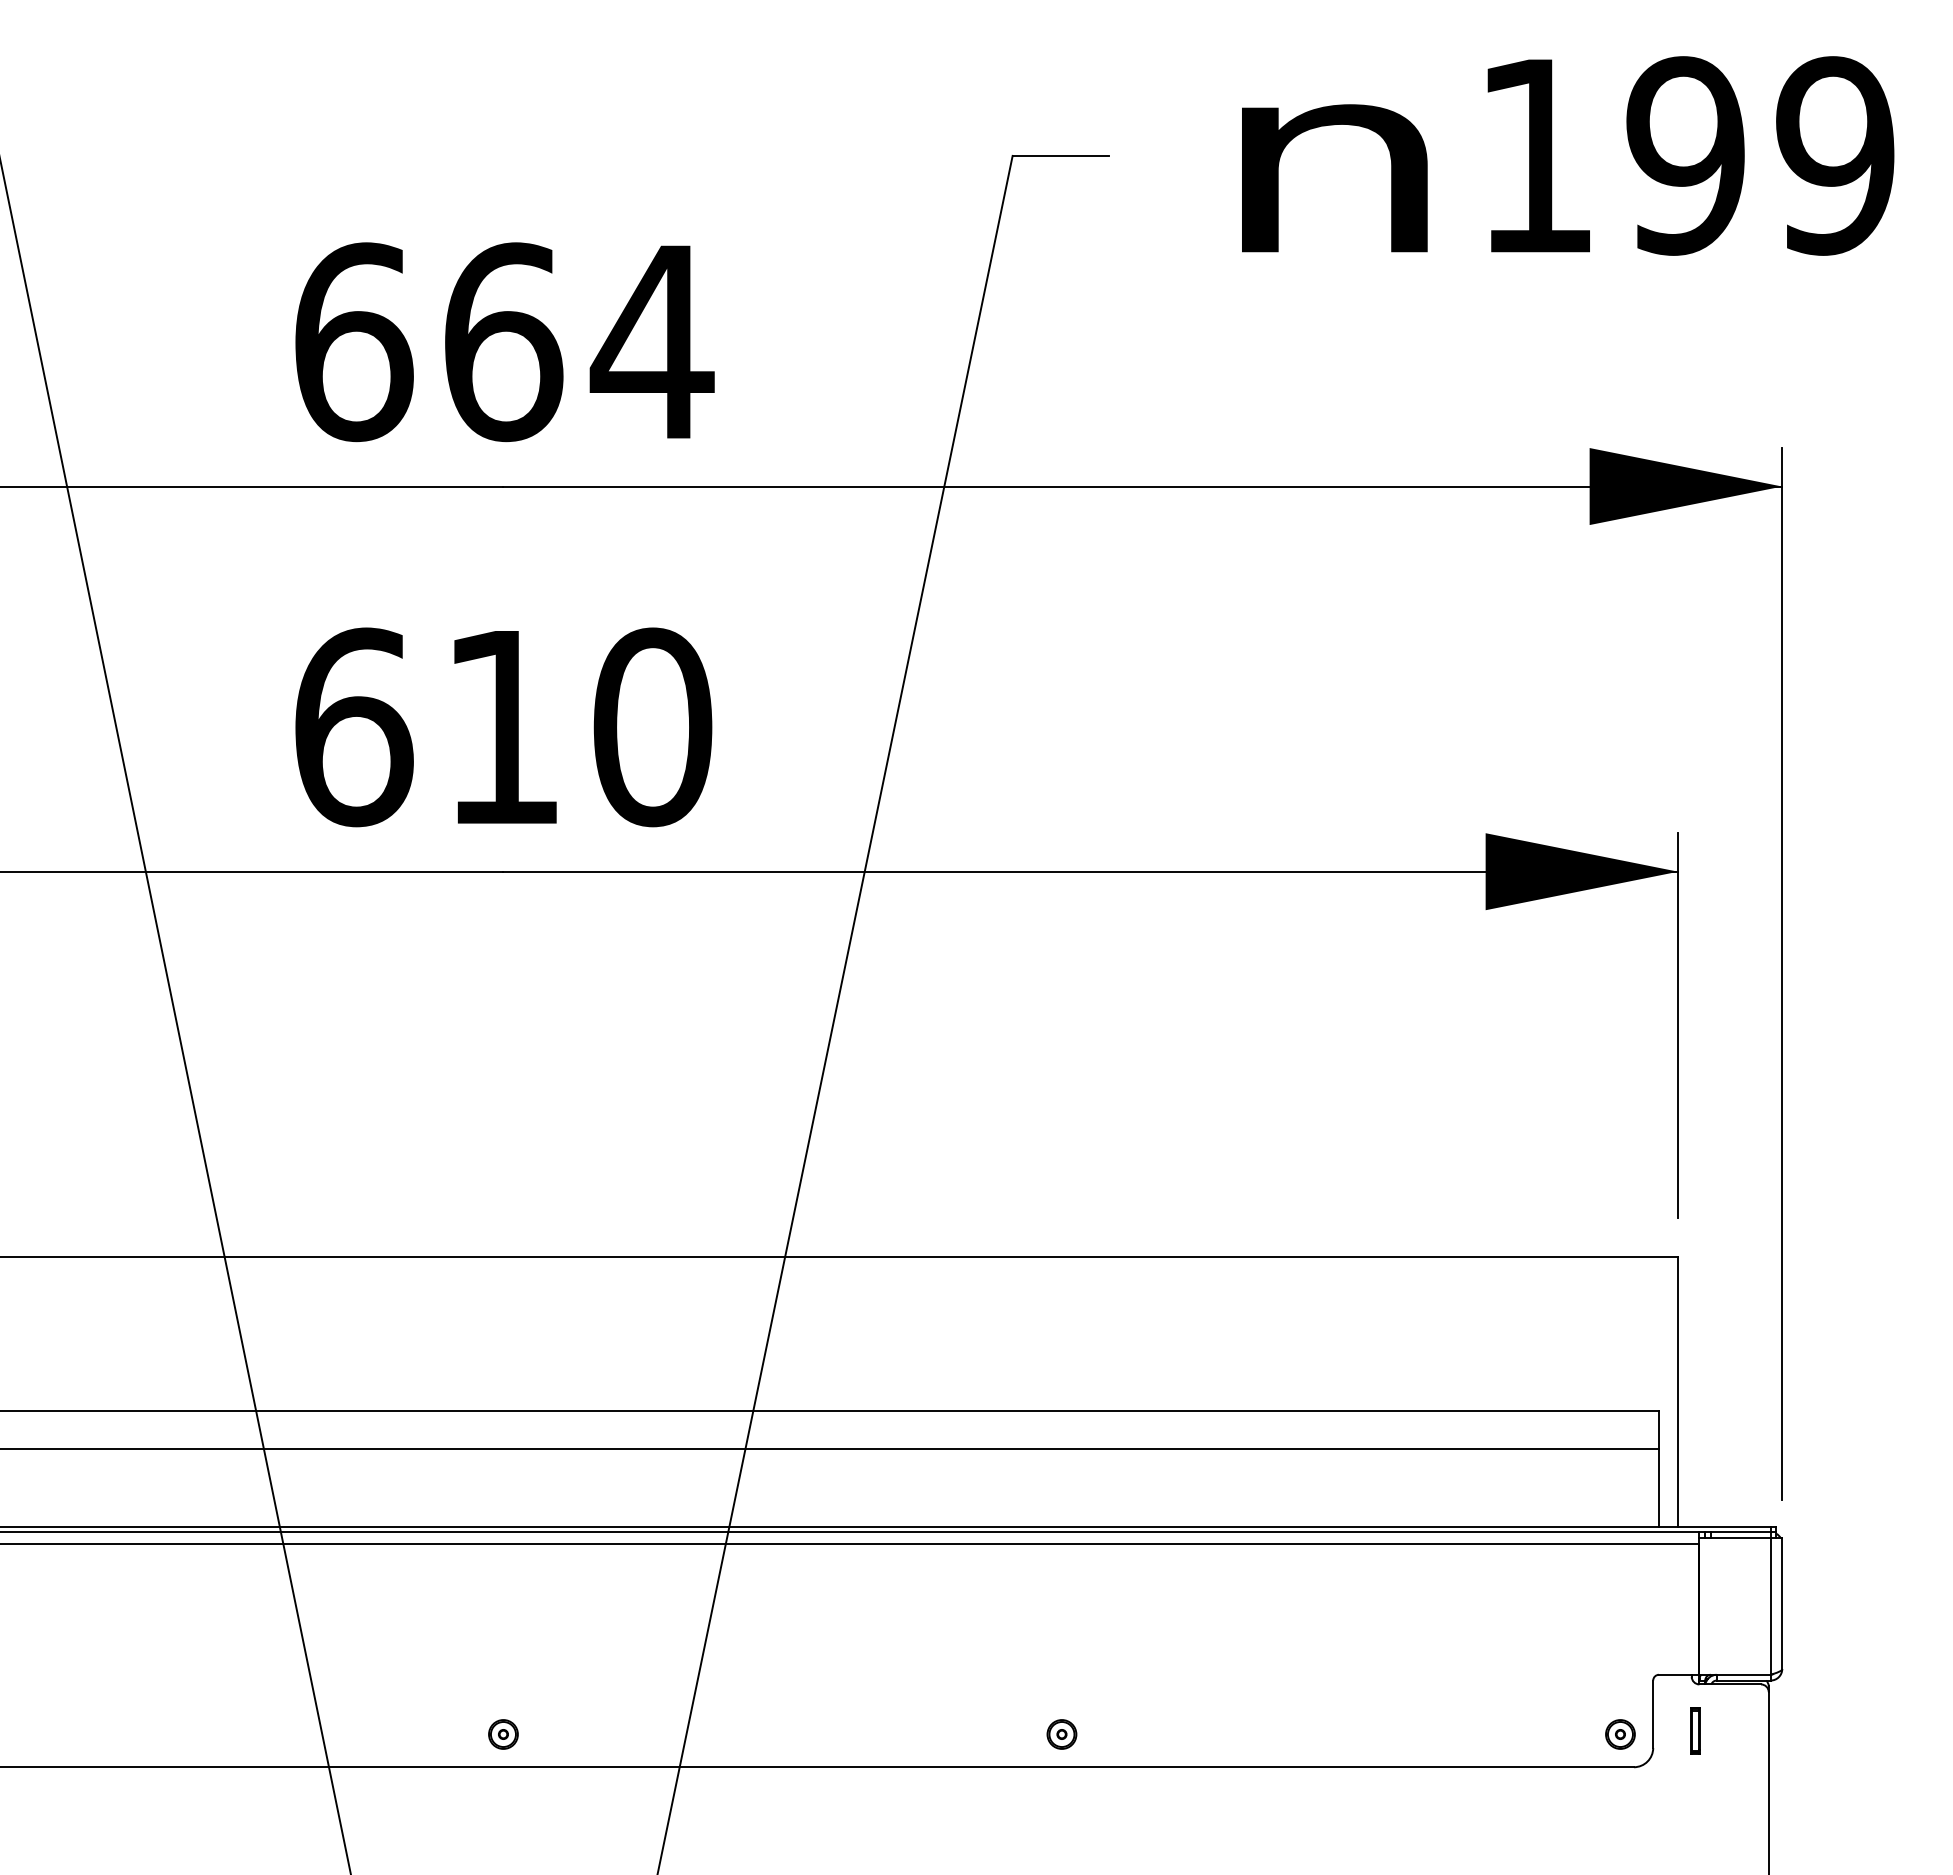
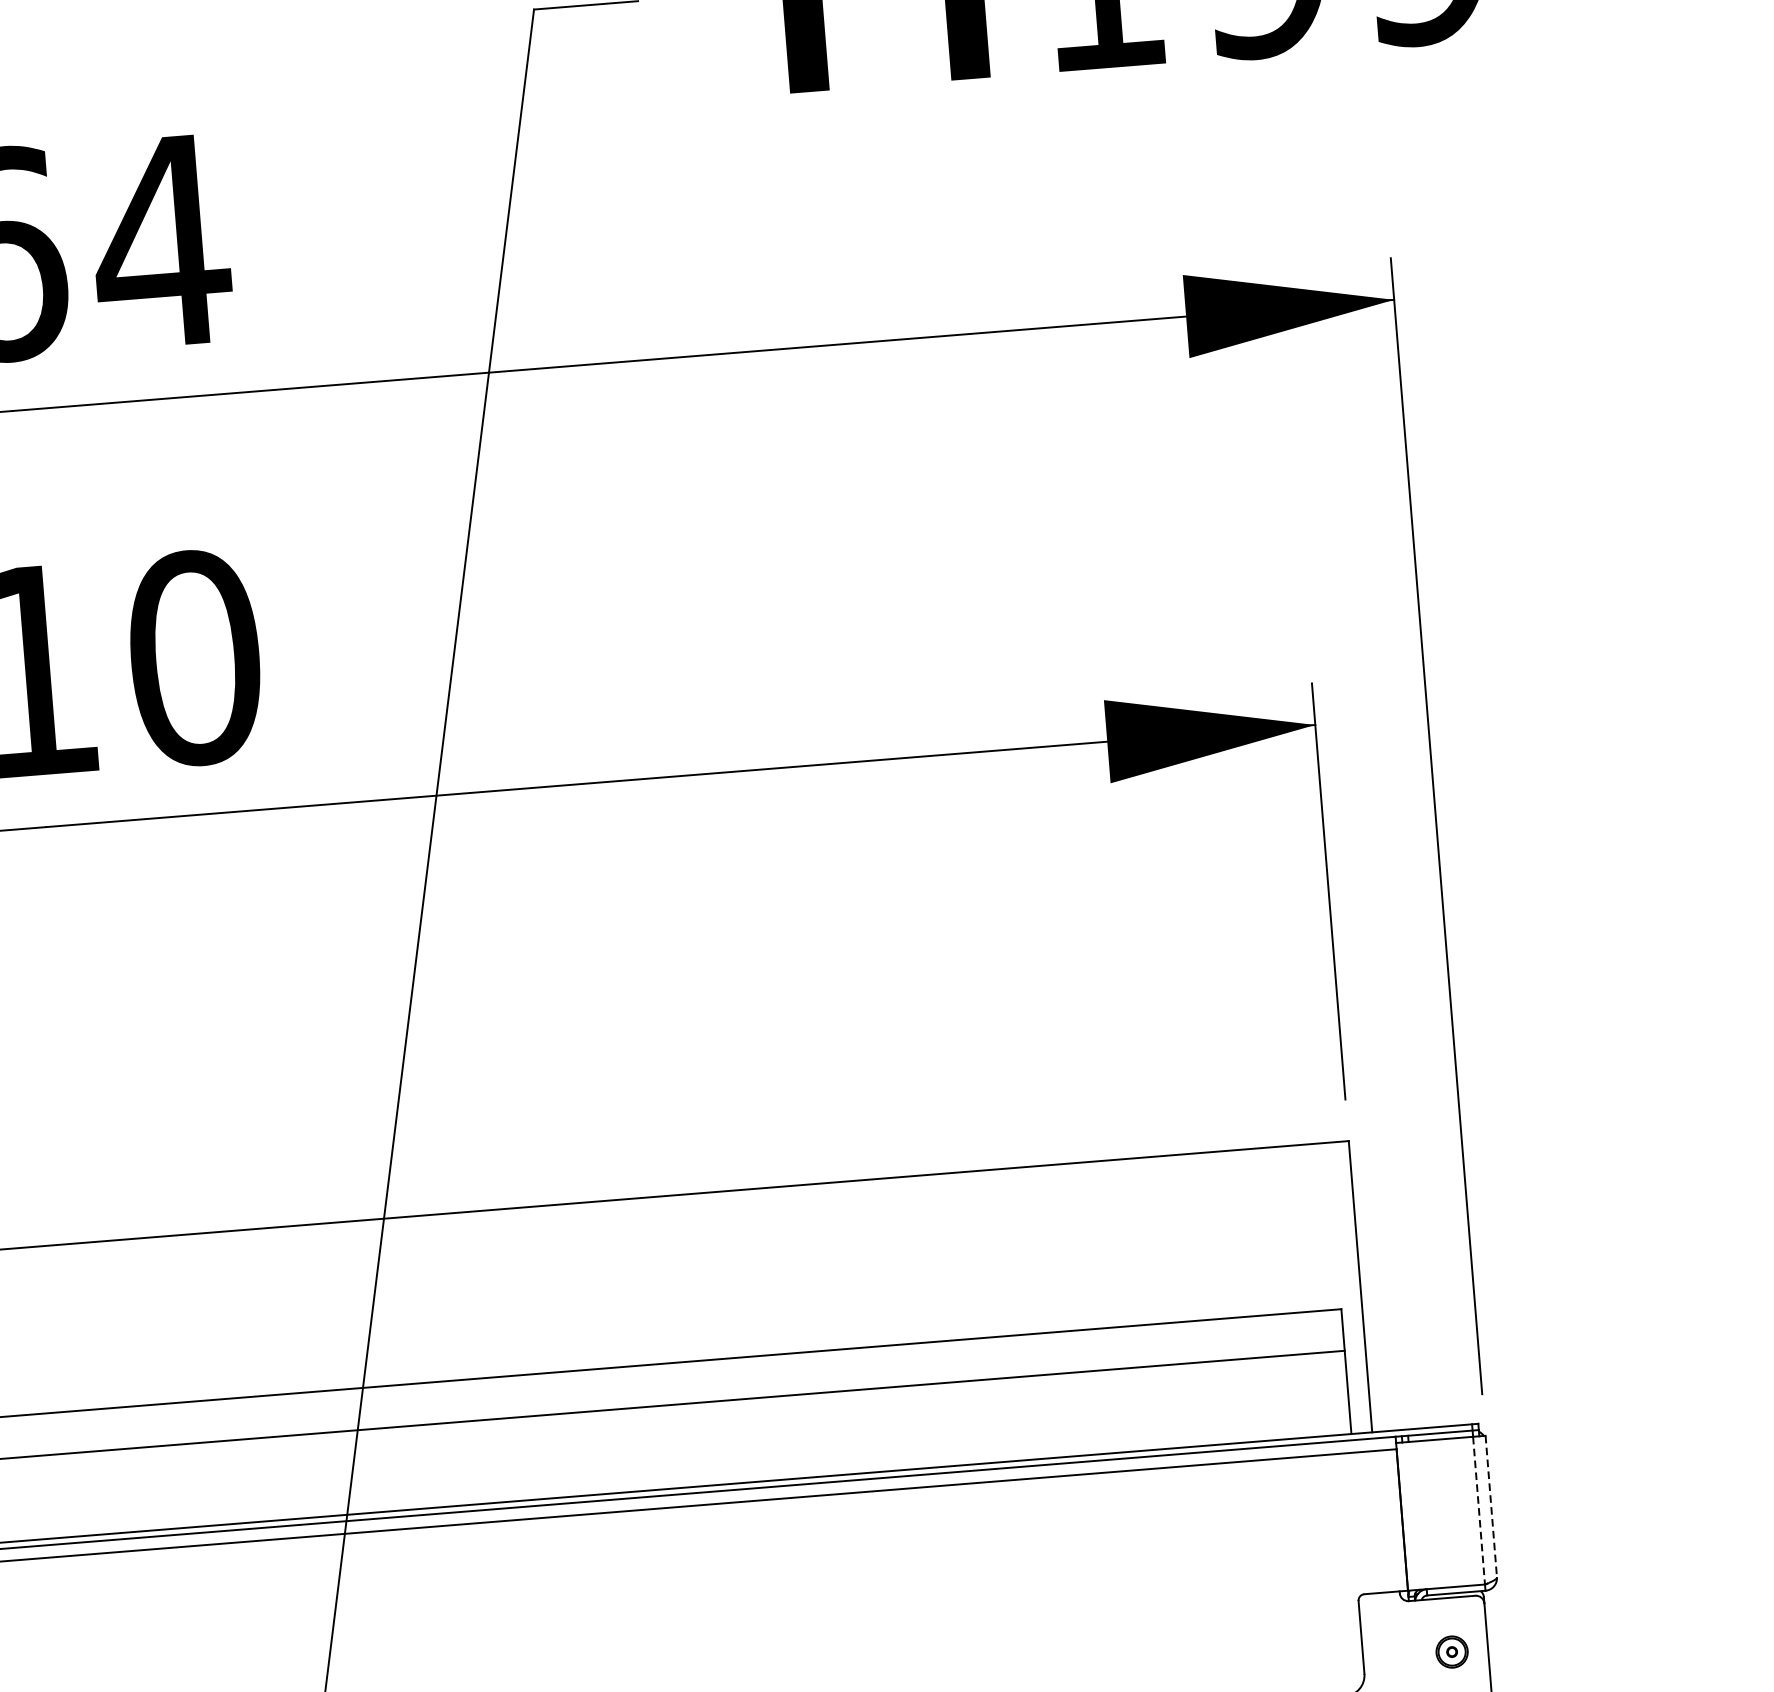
line: (1782, 1604) -> (1491, 1507), solid -> dashed
line: (1770, 1606) -> (1478, 1510), solid -> dashed
part: (1695, 1730) -> (1408, 1651), removed
part: (1620, 1734) -> (1452, 1652), moved

